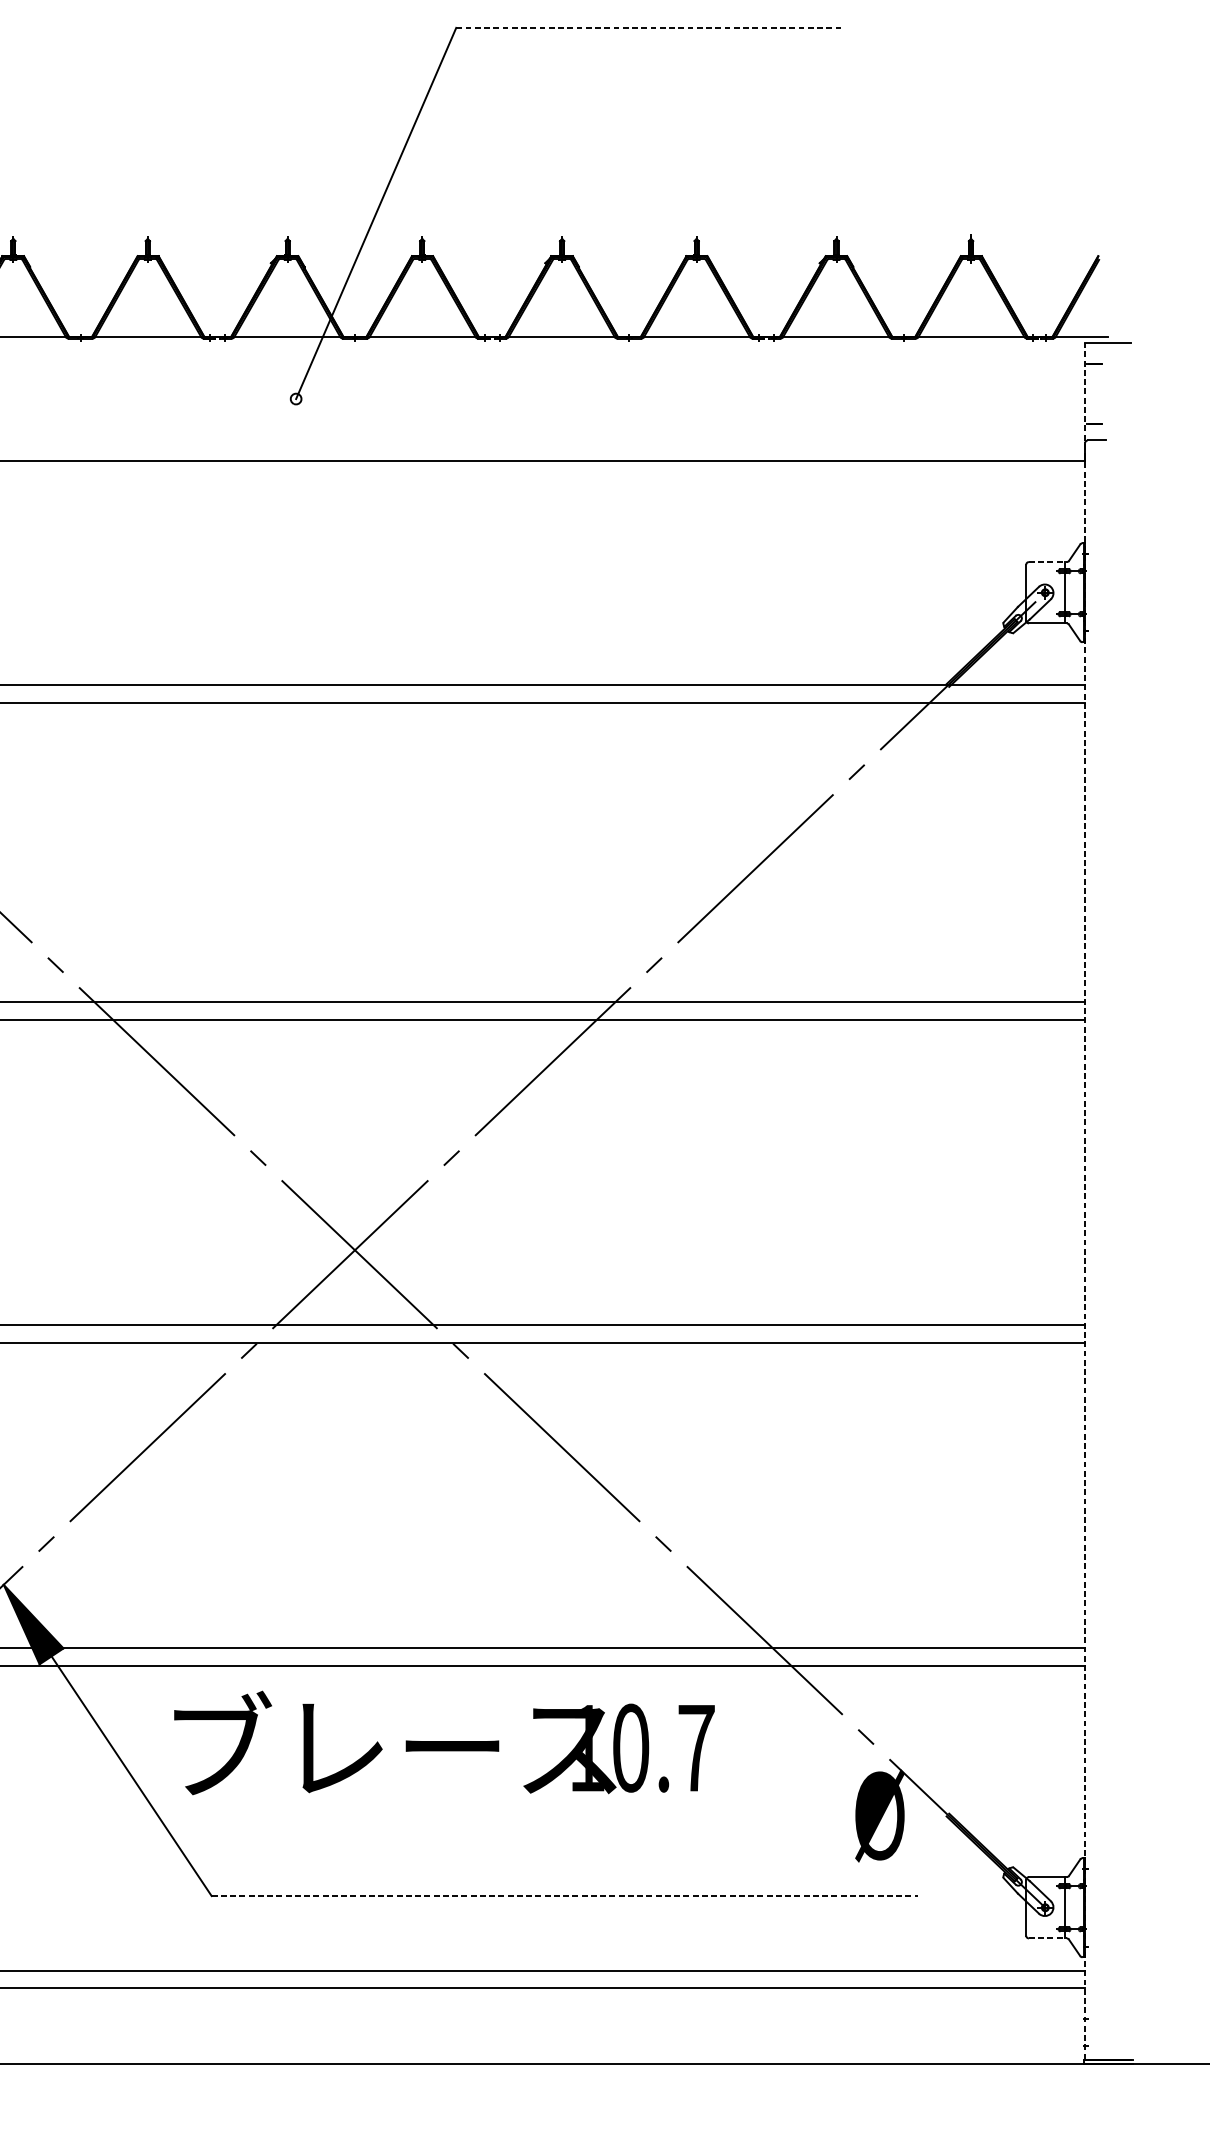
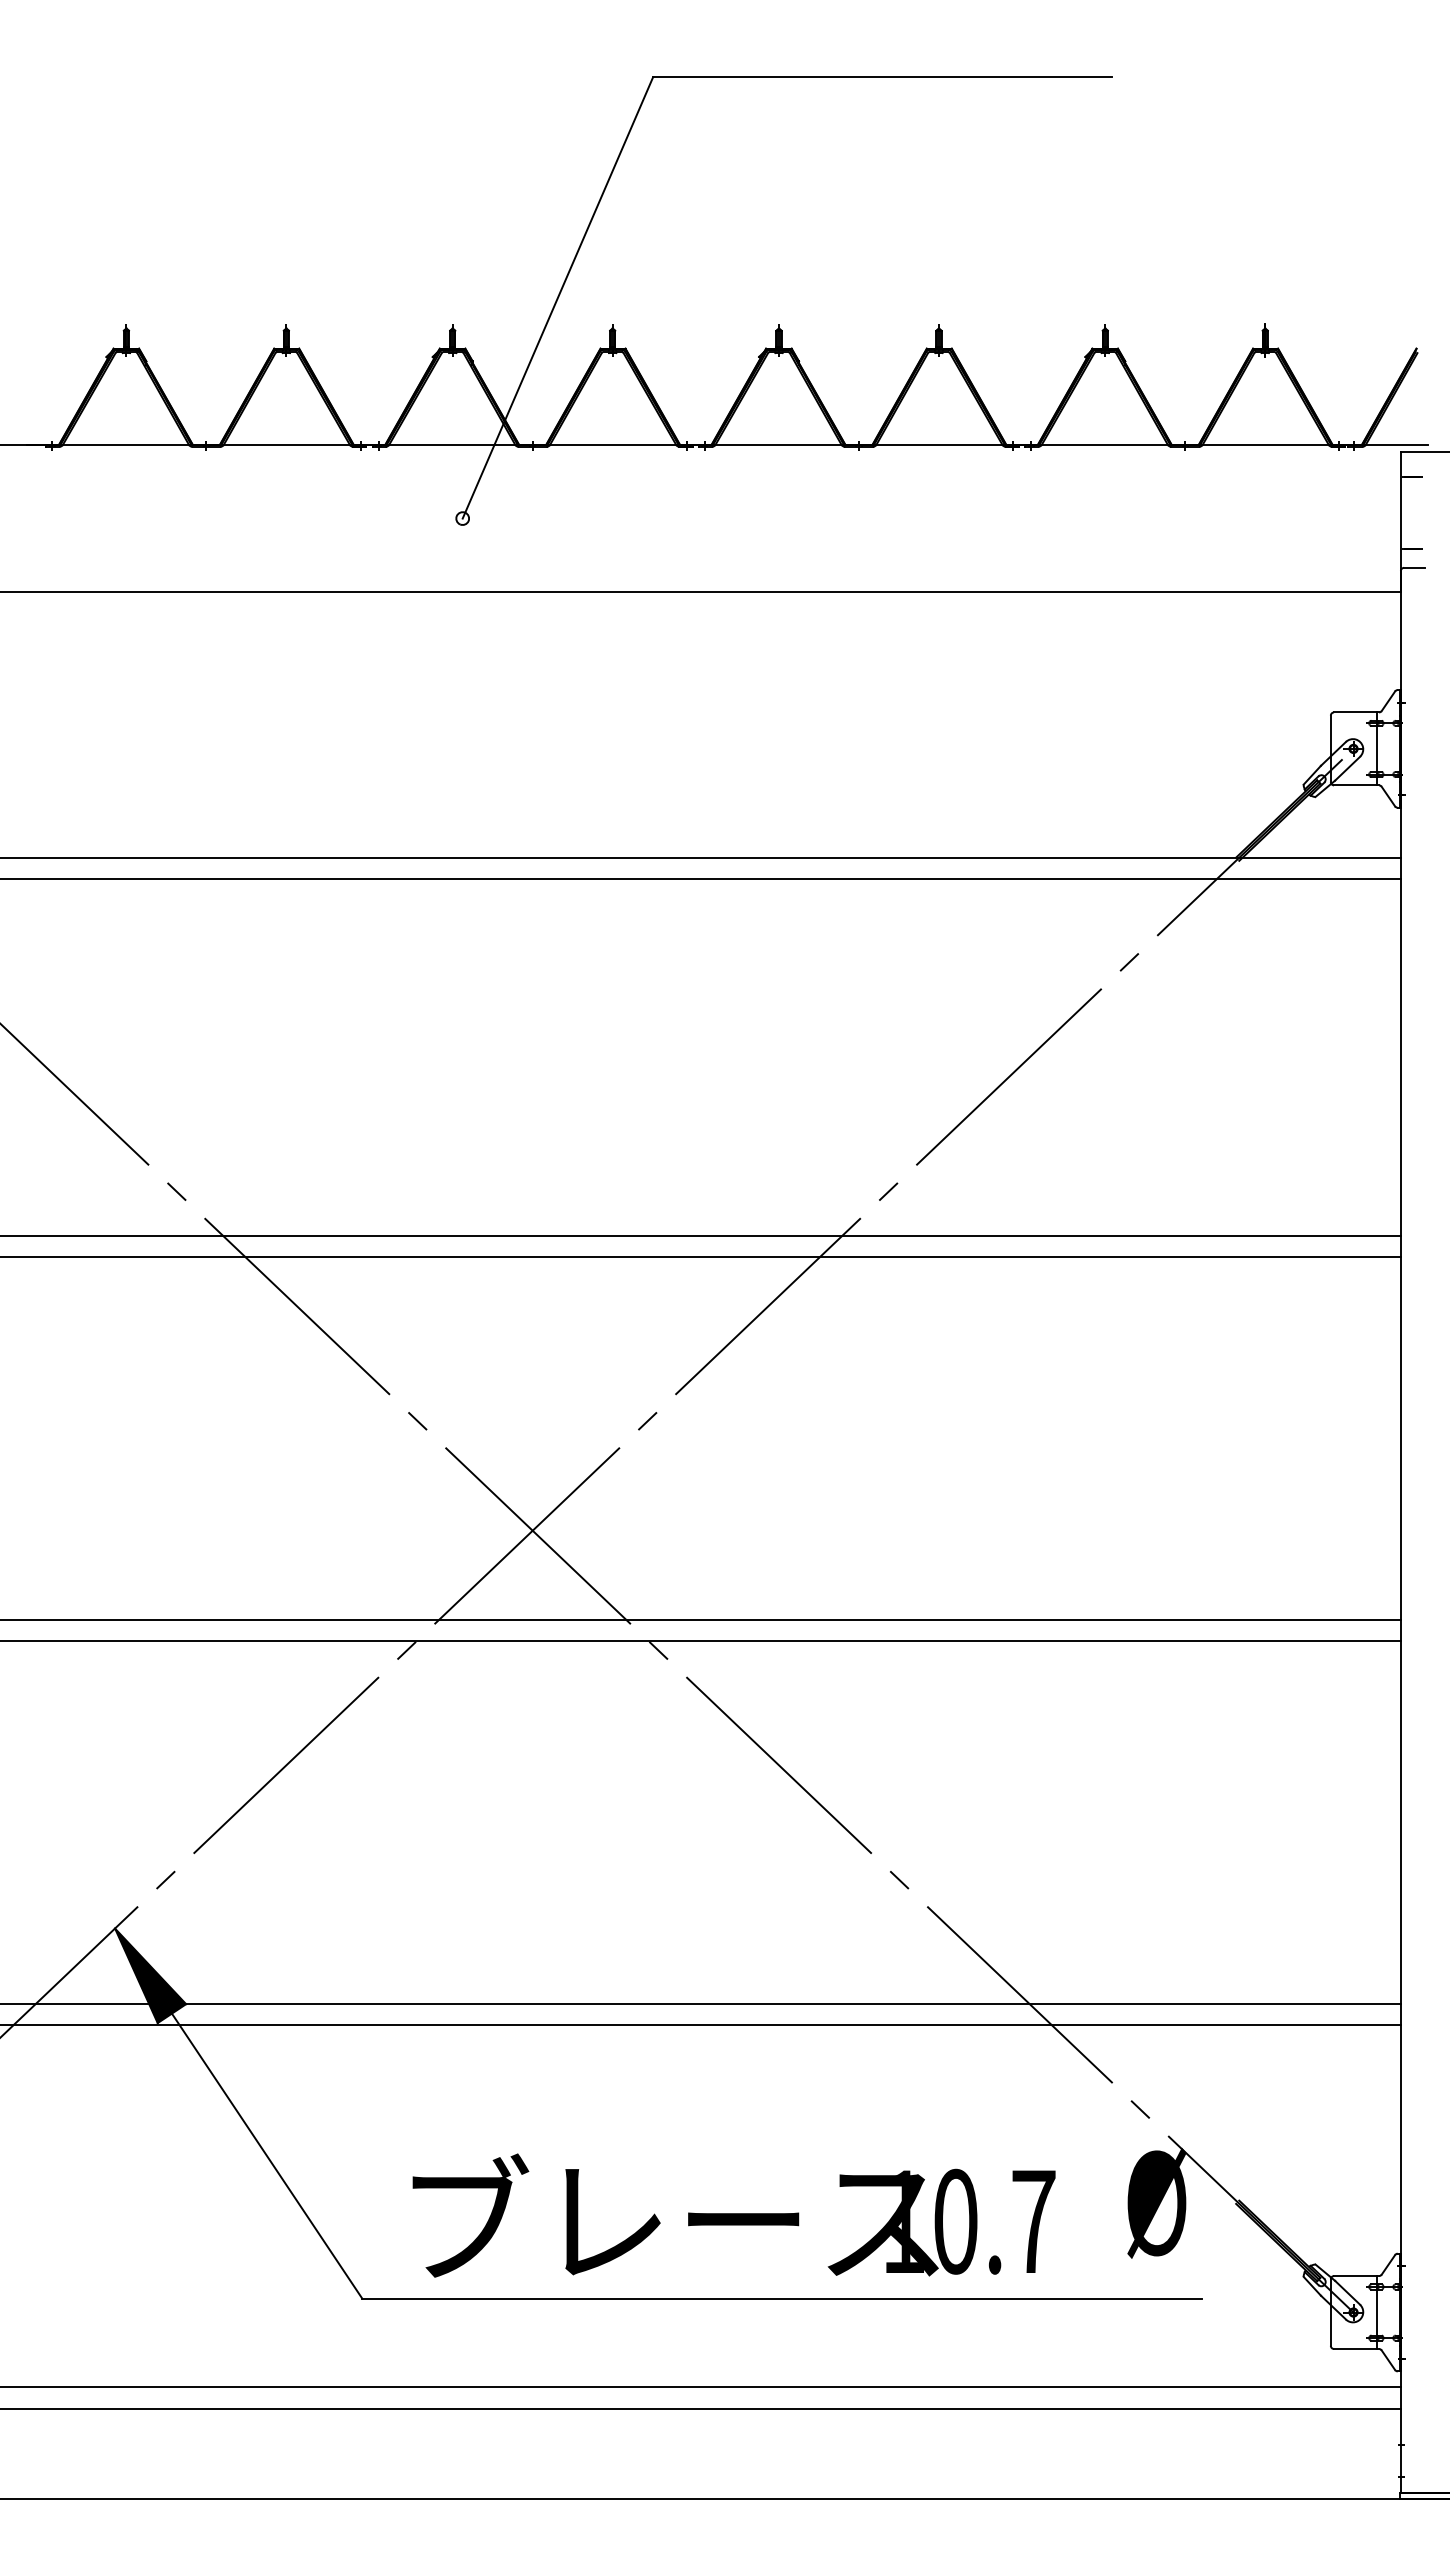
line: (649, 28) -> (882, 77), dashed -> solid
line: (1047, 562) -> (1356, 712), dashed -> solid
line: (1085, 1201) -> (1401, 1472), dashed -> solid
text: (443, 1742) -> (733, 2215), moved
line: (565, 1895) -> (782, 2298), dashed -> solid
line: (1047, 1938) -> (1356, 2349), dashed -> solid

